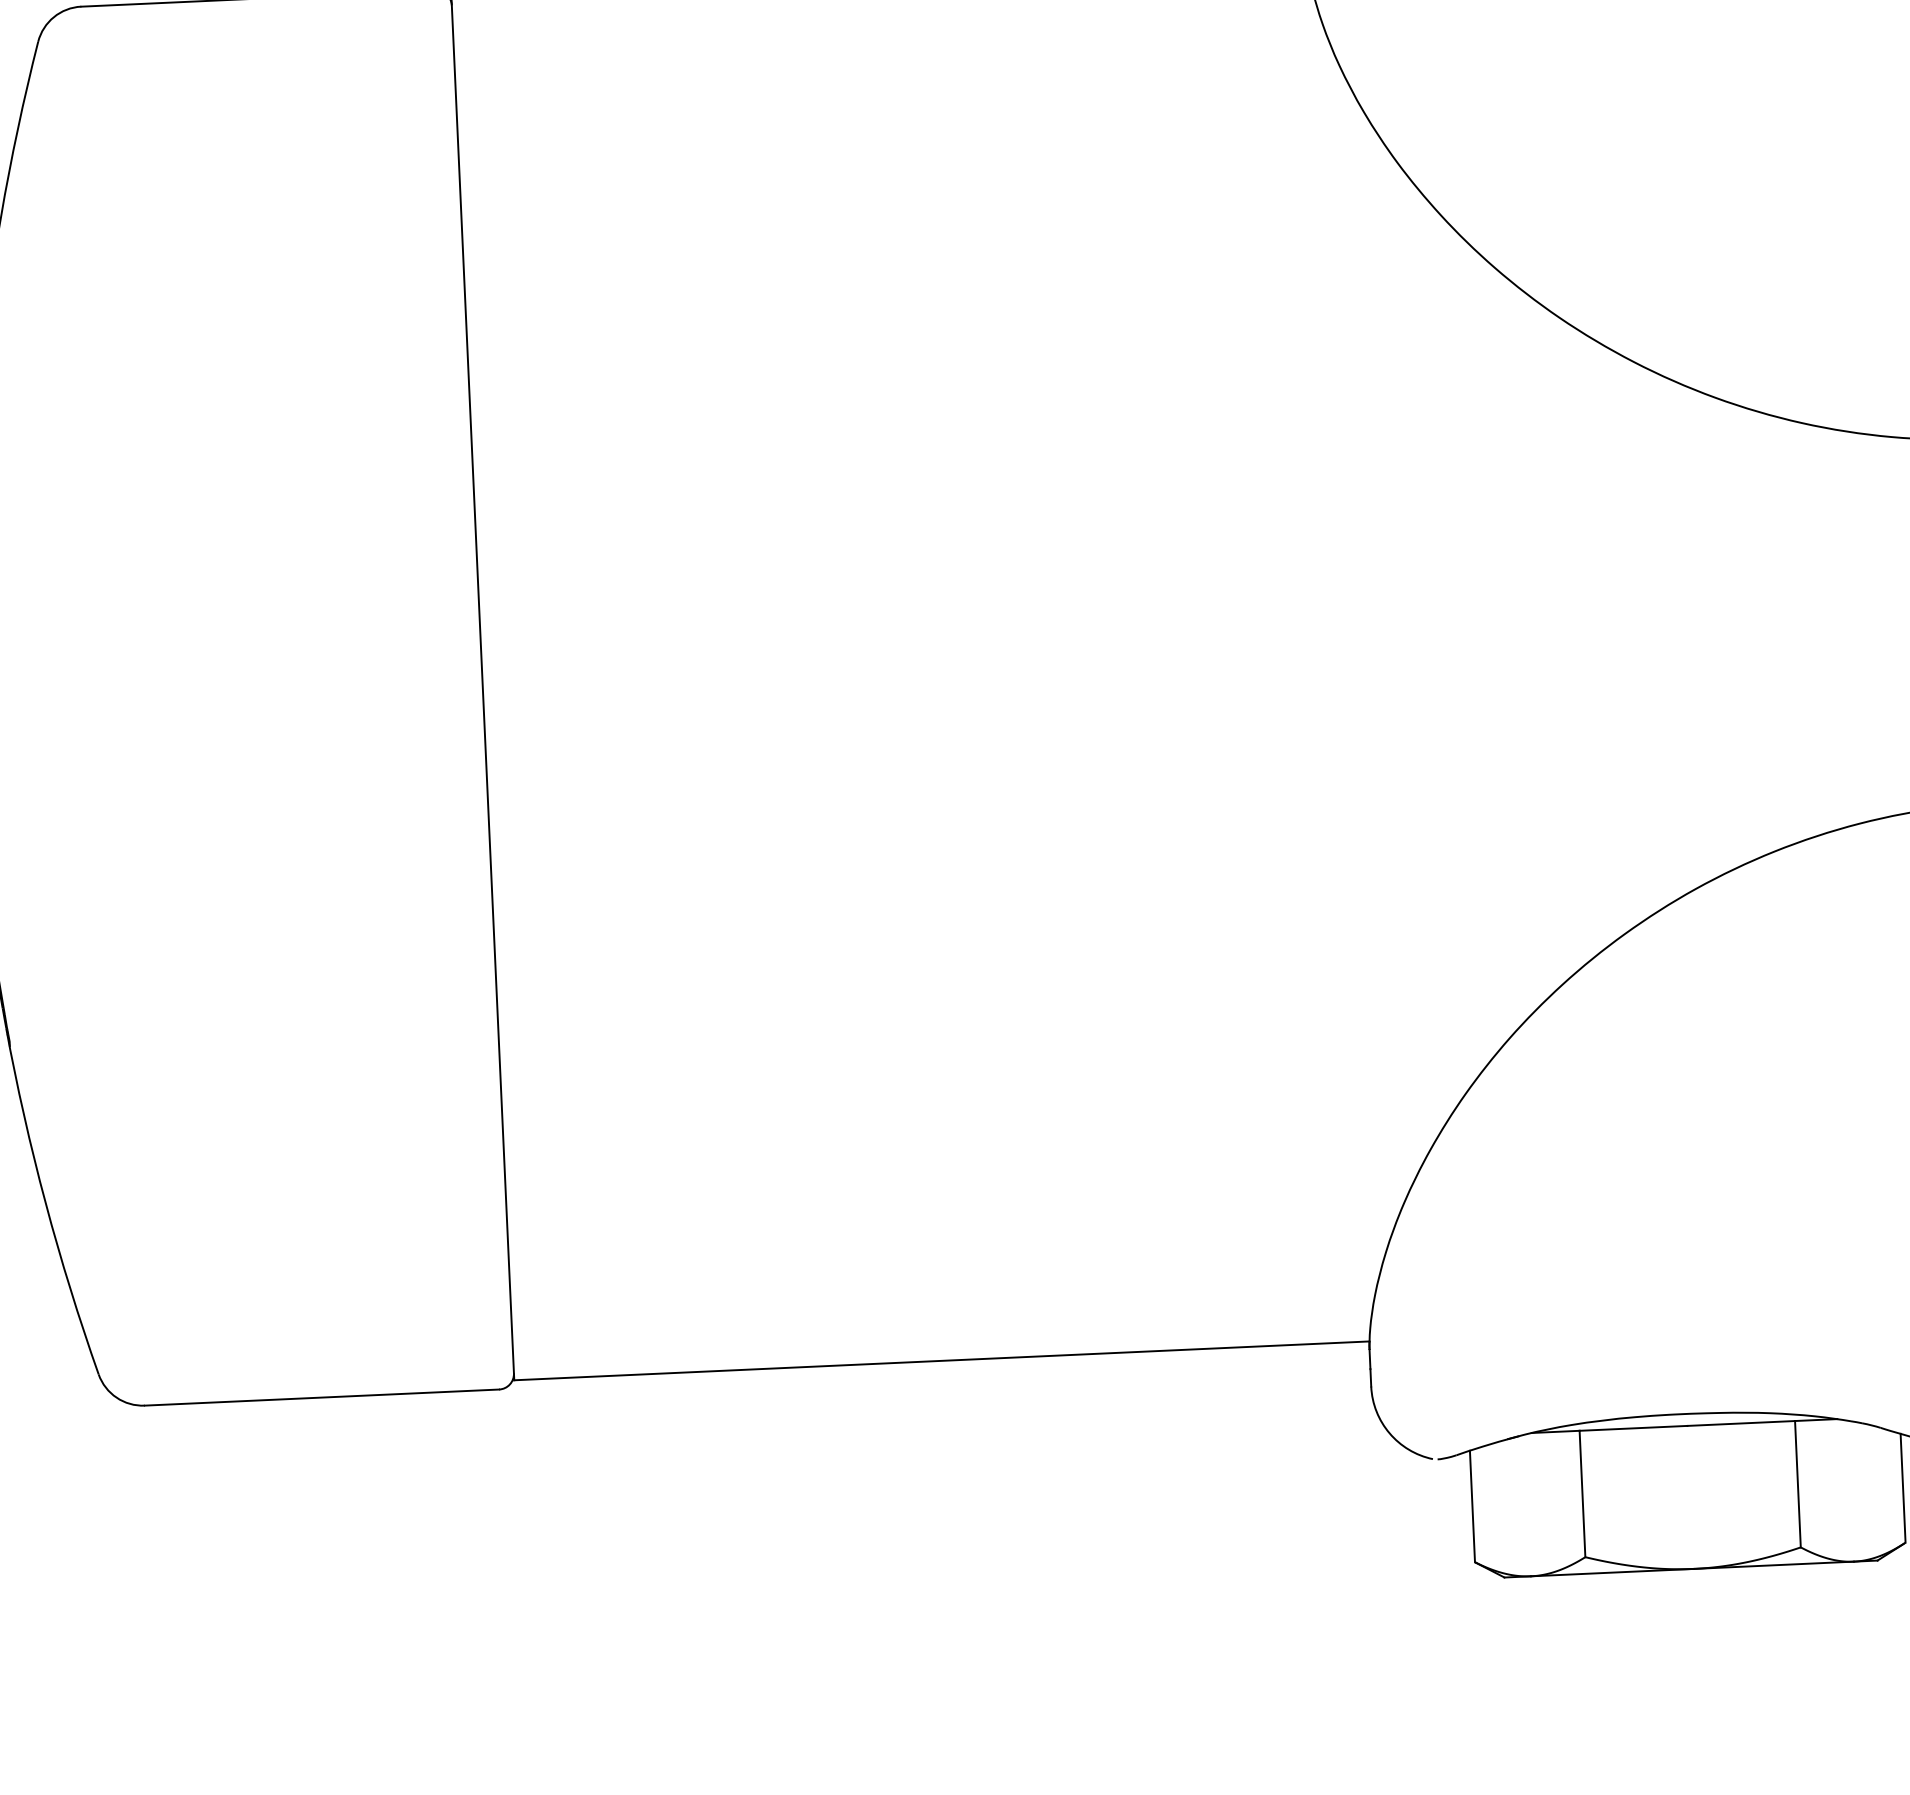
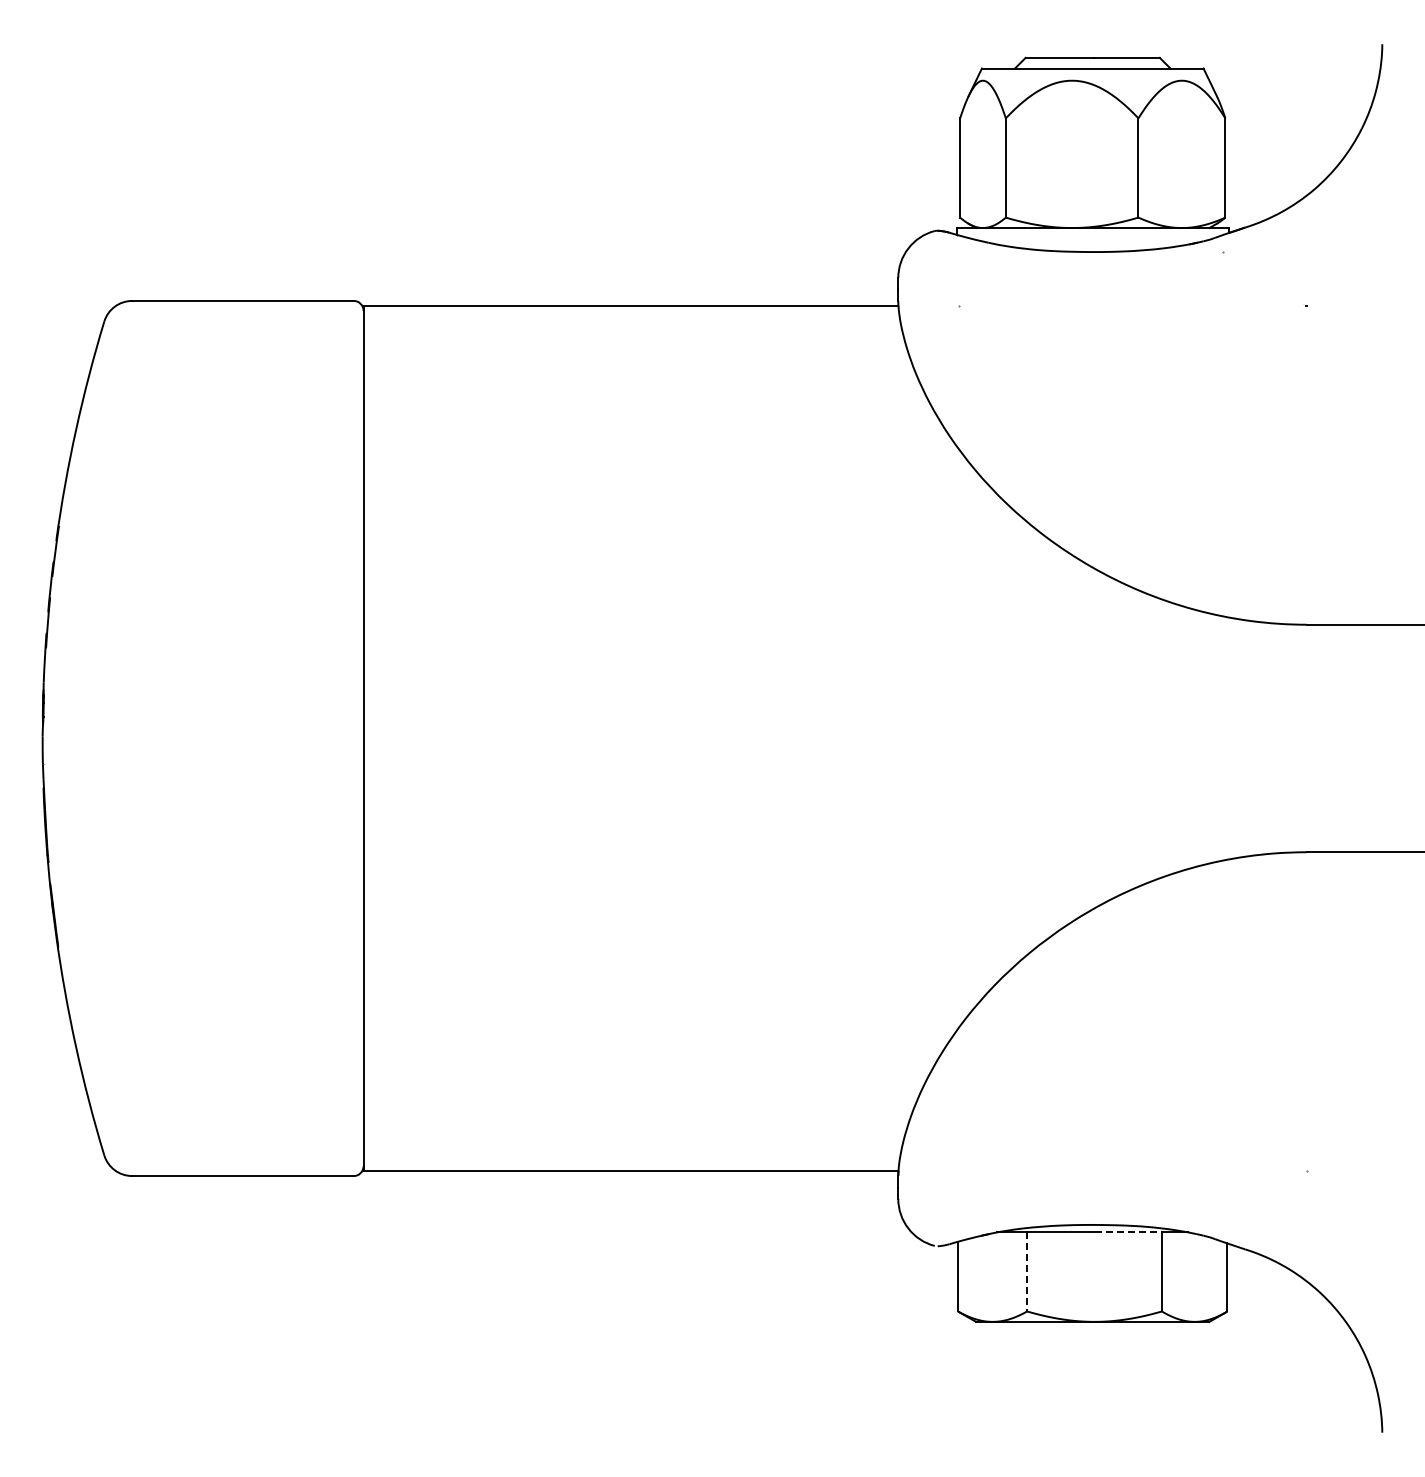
line: (1741, 1423) -> (1128, 1232), solid -> dashed
line: (1583, 1493) -> (1027, 1271), solid -> dashed

